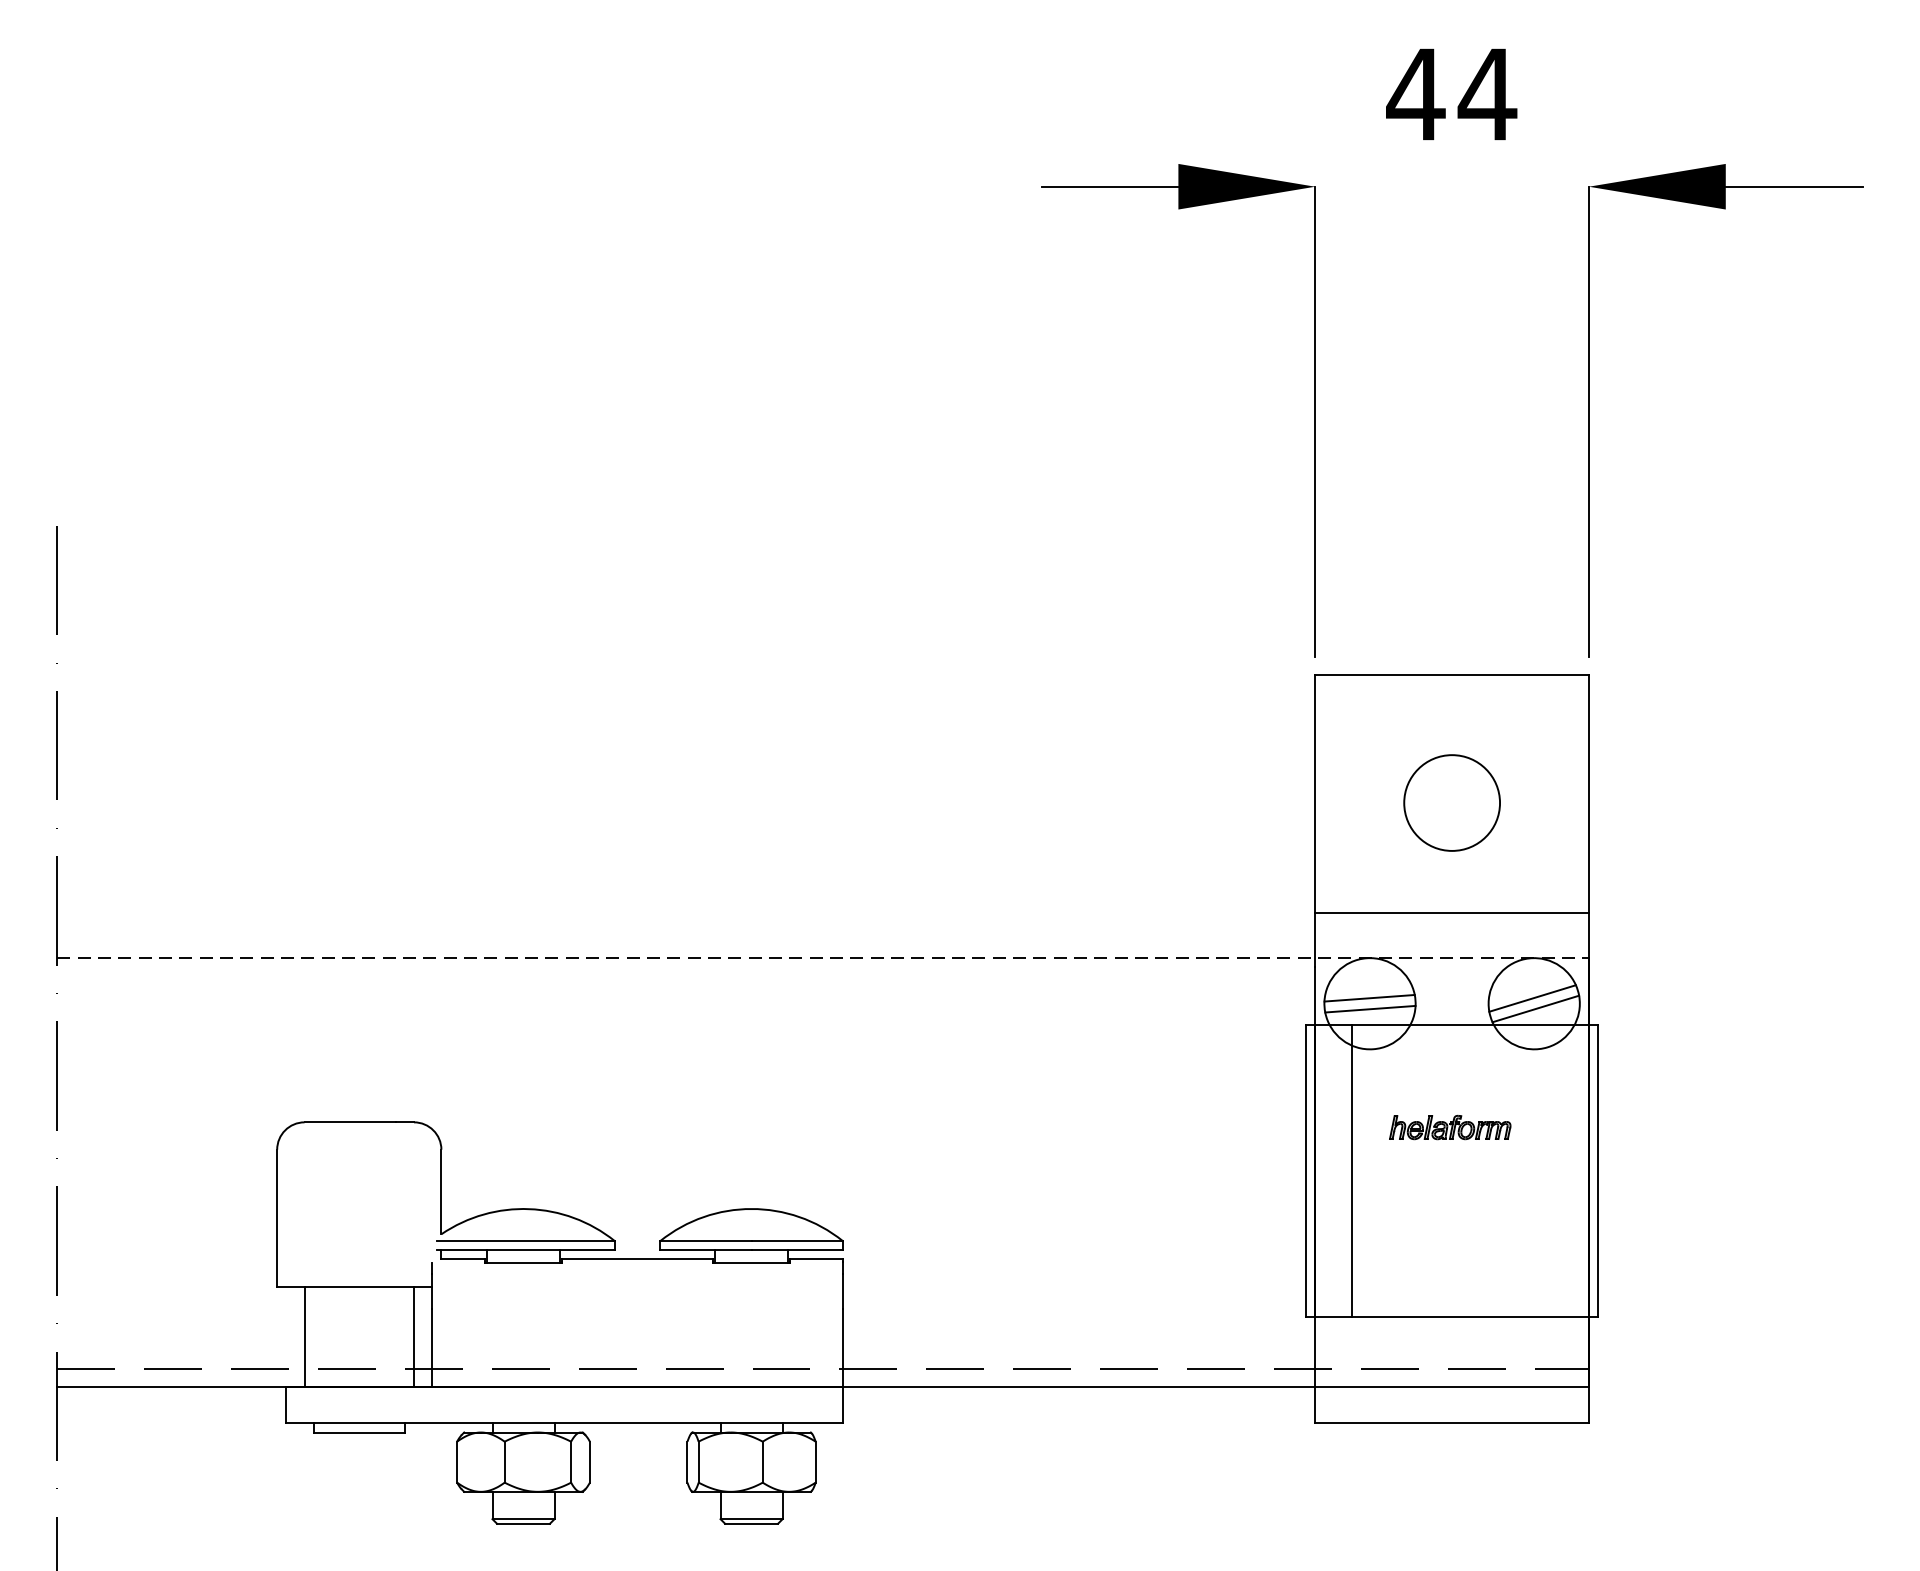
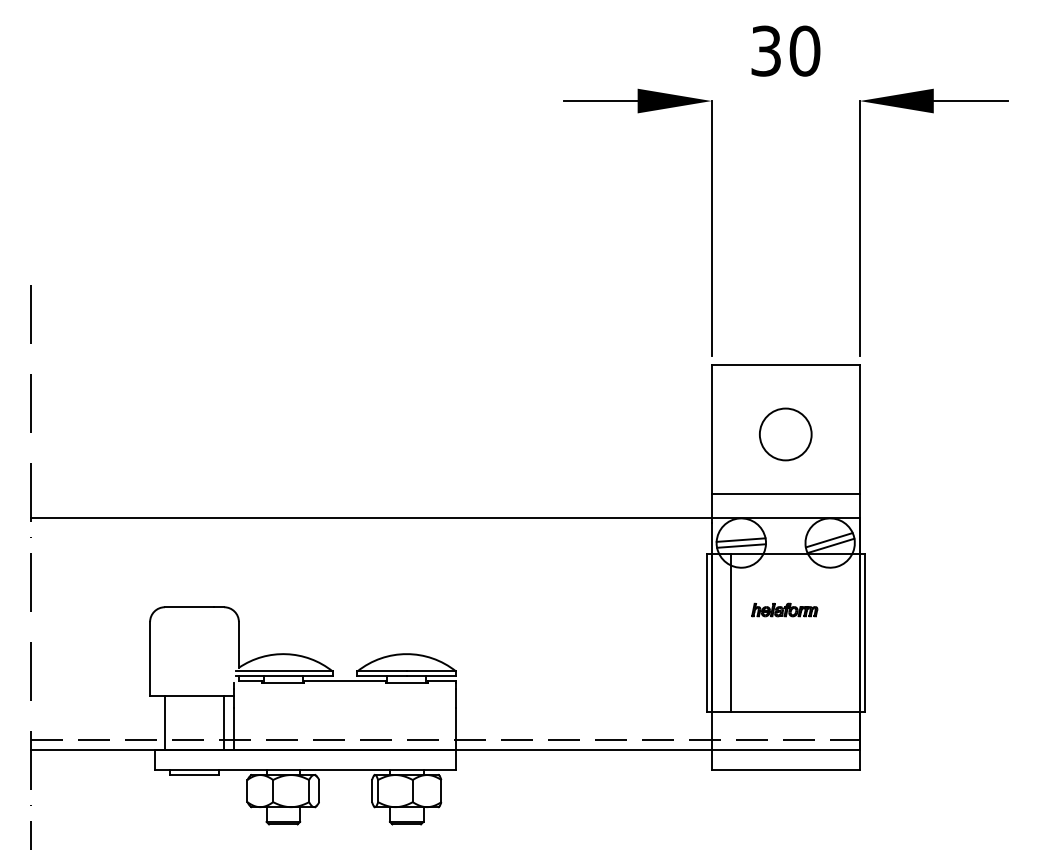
text: (1451, 93) -> (785, 50), 44 -> 30
line: (823, 958) -> (445, 518), dashed -> solid

